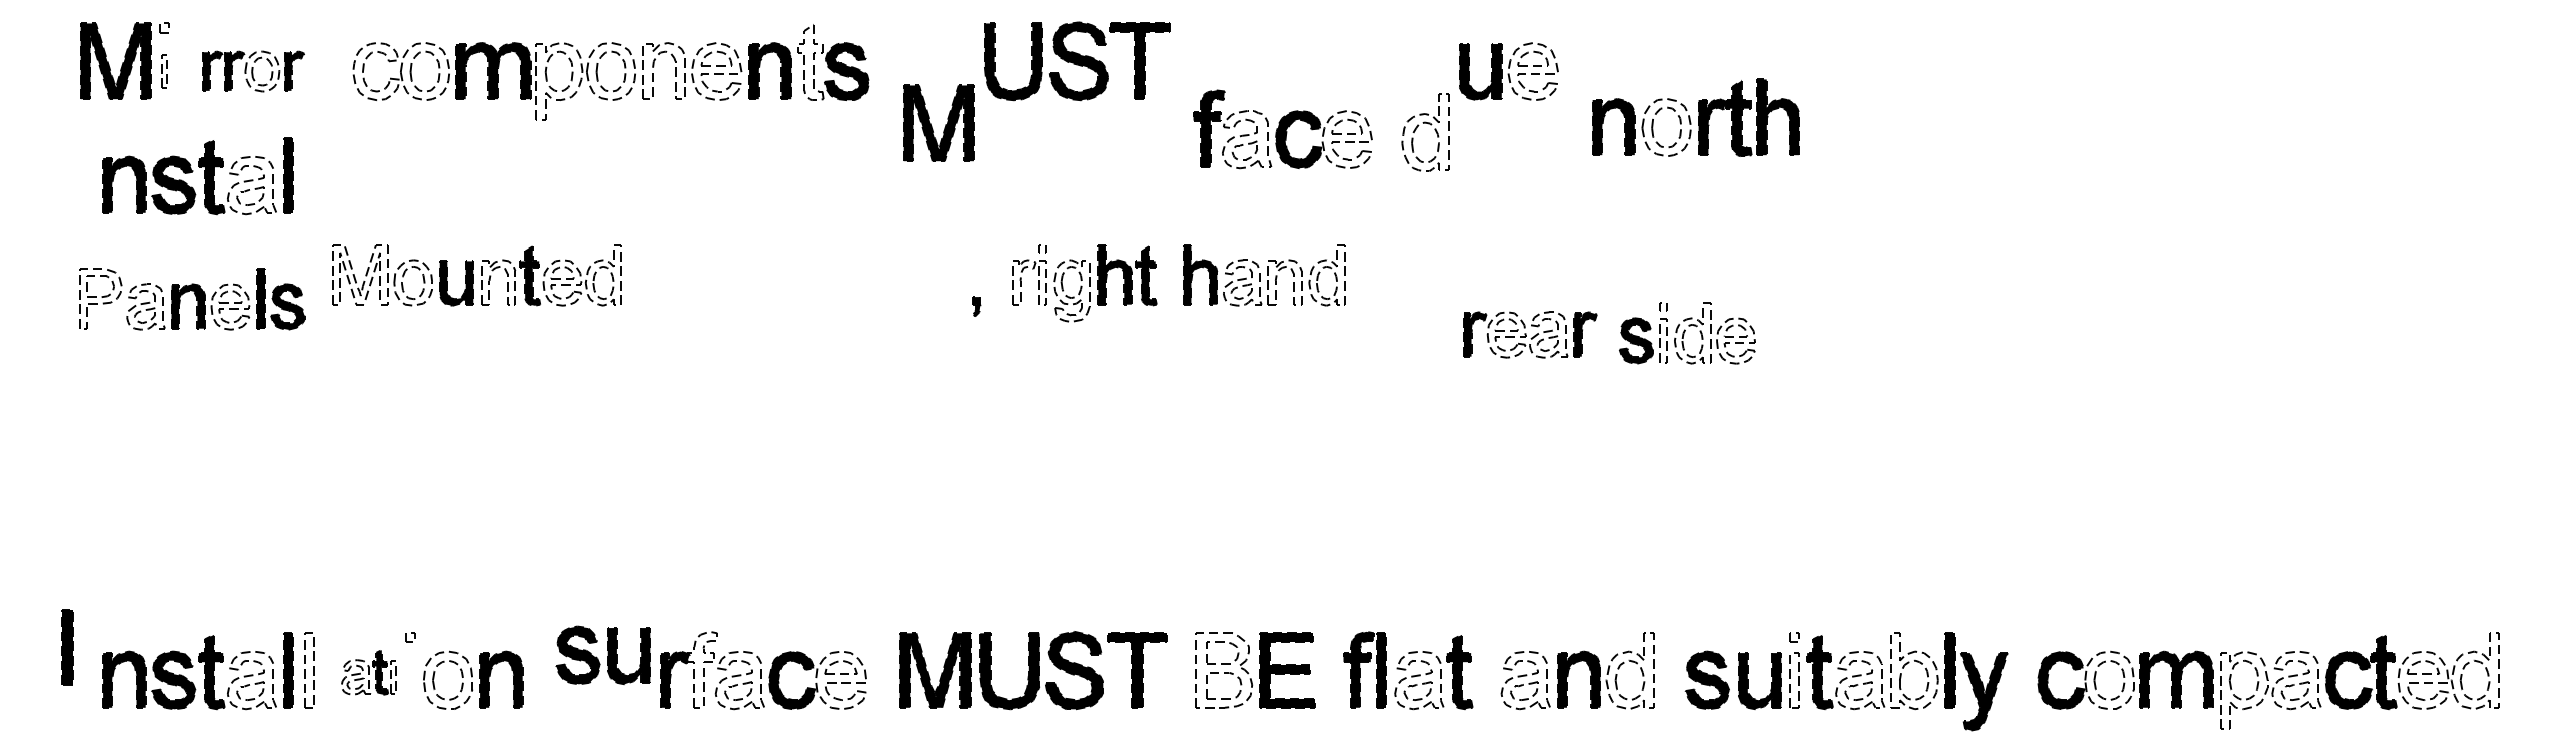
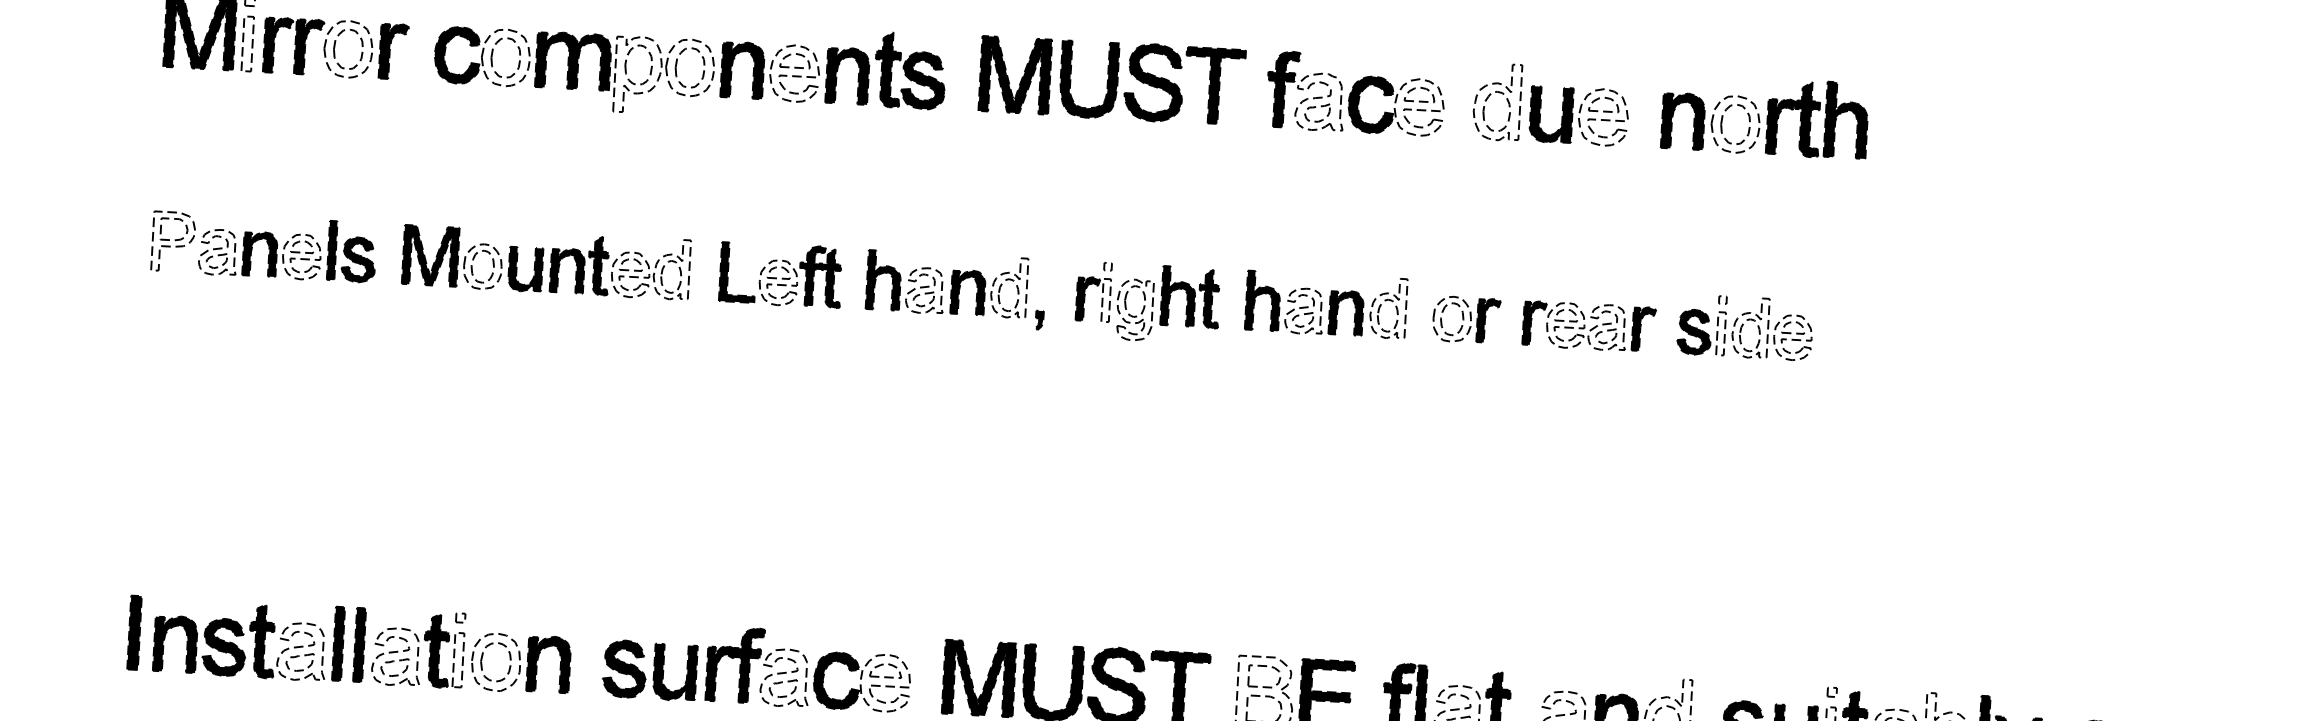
fill: (810, 62) -> (888, 69), added
fill: (664, 70) -> (743, 69), added
part: (164, 71) -> (247, 43), size x1.67
part: (253, 71) -> (335, 48), size x1.43
fill: (376, 71) -> (457, 55), added
part: (1695, 117) -> (1764, 116), moved
part: (931, 123) -> (1007, 75), moved
part: (1428, 124) -> (1500, 93), moved
part: (1282, 129) -> (1355, 93), moved
part: (193, 171) -> (271, 144), removed
fill: (359, 274) -> (430, 255), added
part: (713, 274) -> (780, 274), added
part: (881, 275) -> (946, 284), added
fill: (498, 282) -> (567, 270), added
fill: (1023, 282) -> (1087, 298), added
fill: (1284, 282) -> (1345, 312), added
part: (1406, 282) -> (1466, 319), added
part: (192, 299) -> (264, 247), moved
part: (1687, 333) -> (1745, 327), moved
part: (1530, 334) -> (1589, 326), moved
part: (67, 647) -> (134, 632), moved
part: (602, 655) -> (648, 670), moved
fill: (701, 669) -> (747, 664), added
fill: (309, 670) -> (359, 644), added
part: (368, 672) -> (417, 650), size x1.67

